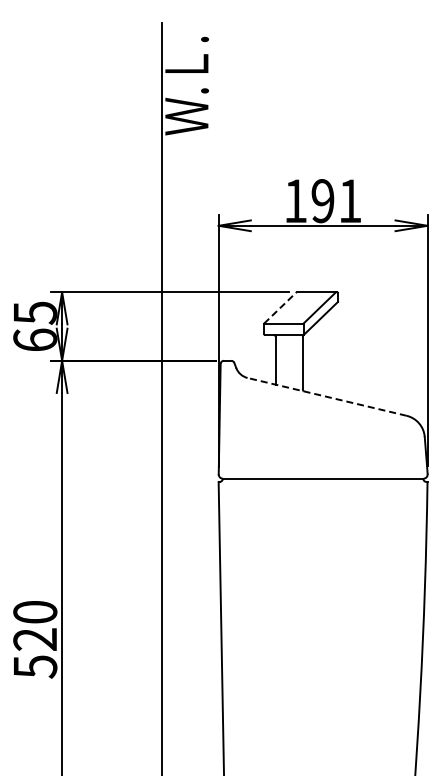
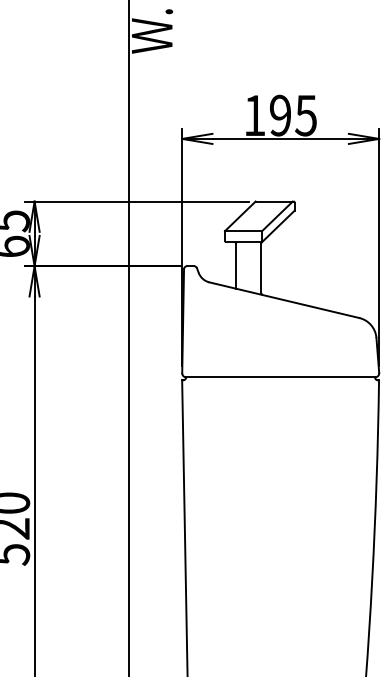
text: (349, 201) -> (305, 116), 191 -> 195
line: (280, 307) -> (240, 215), dashed -> solid
line: (327, 396) -> (284, 299), dashed -> solid

